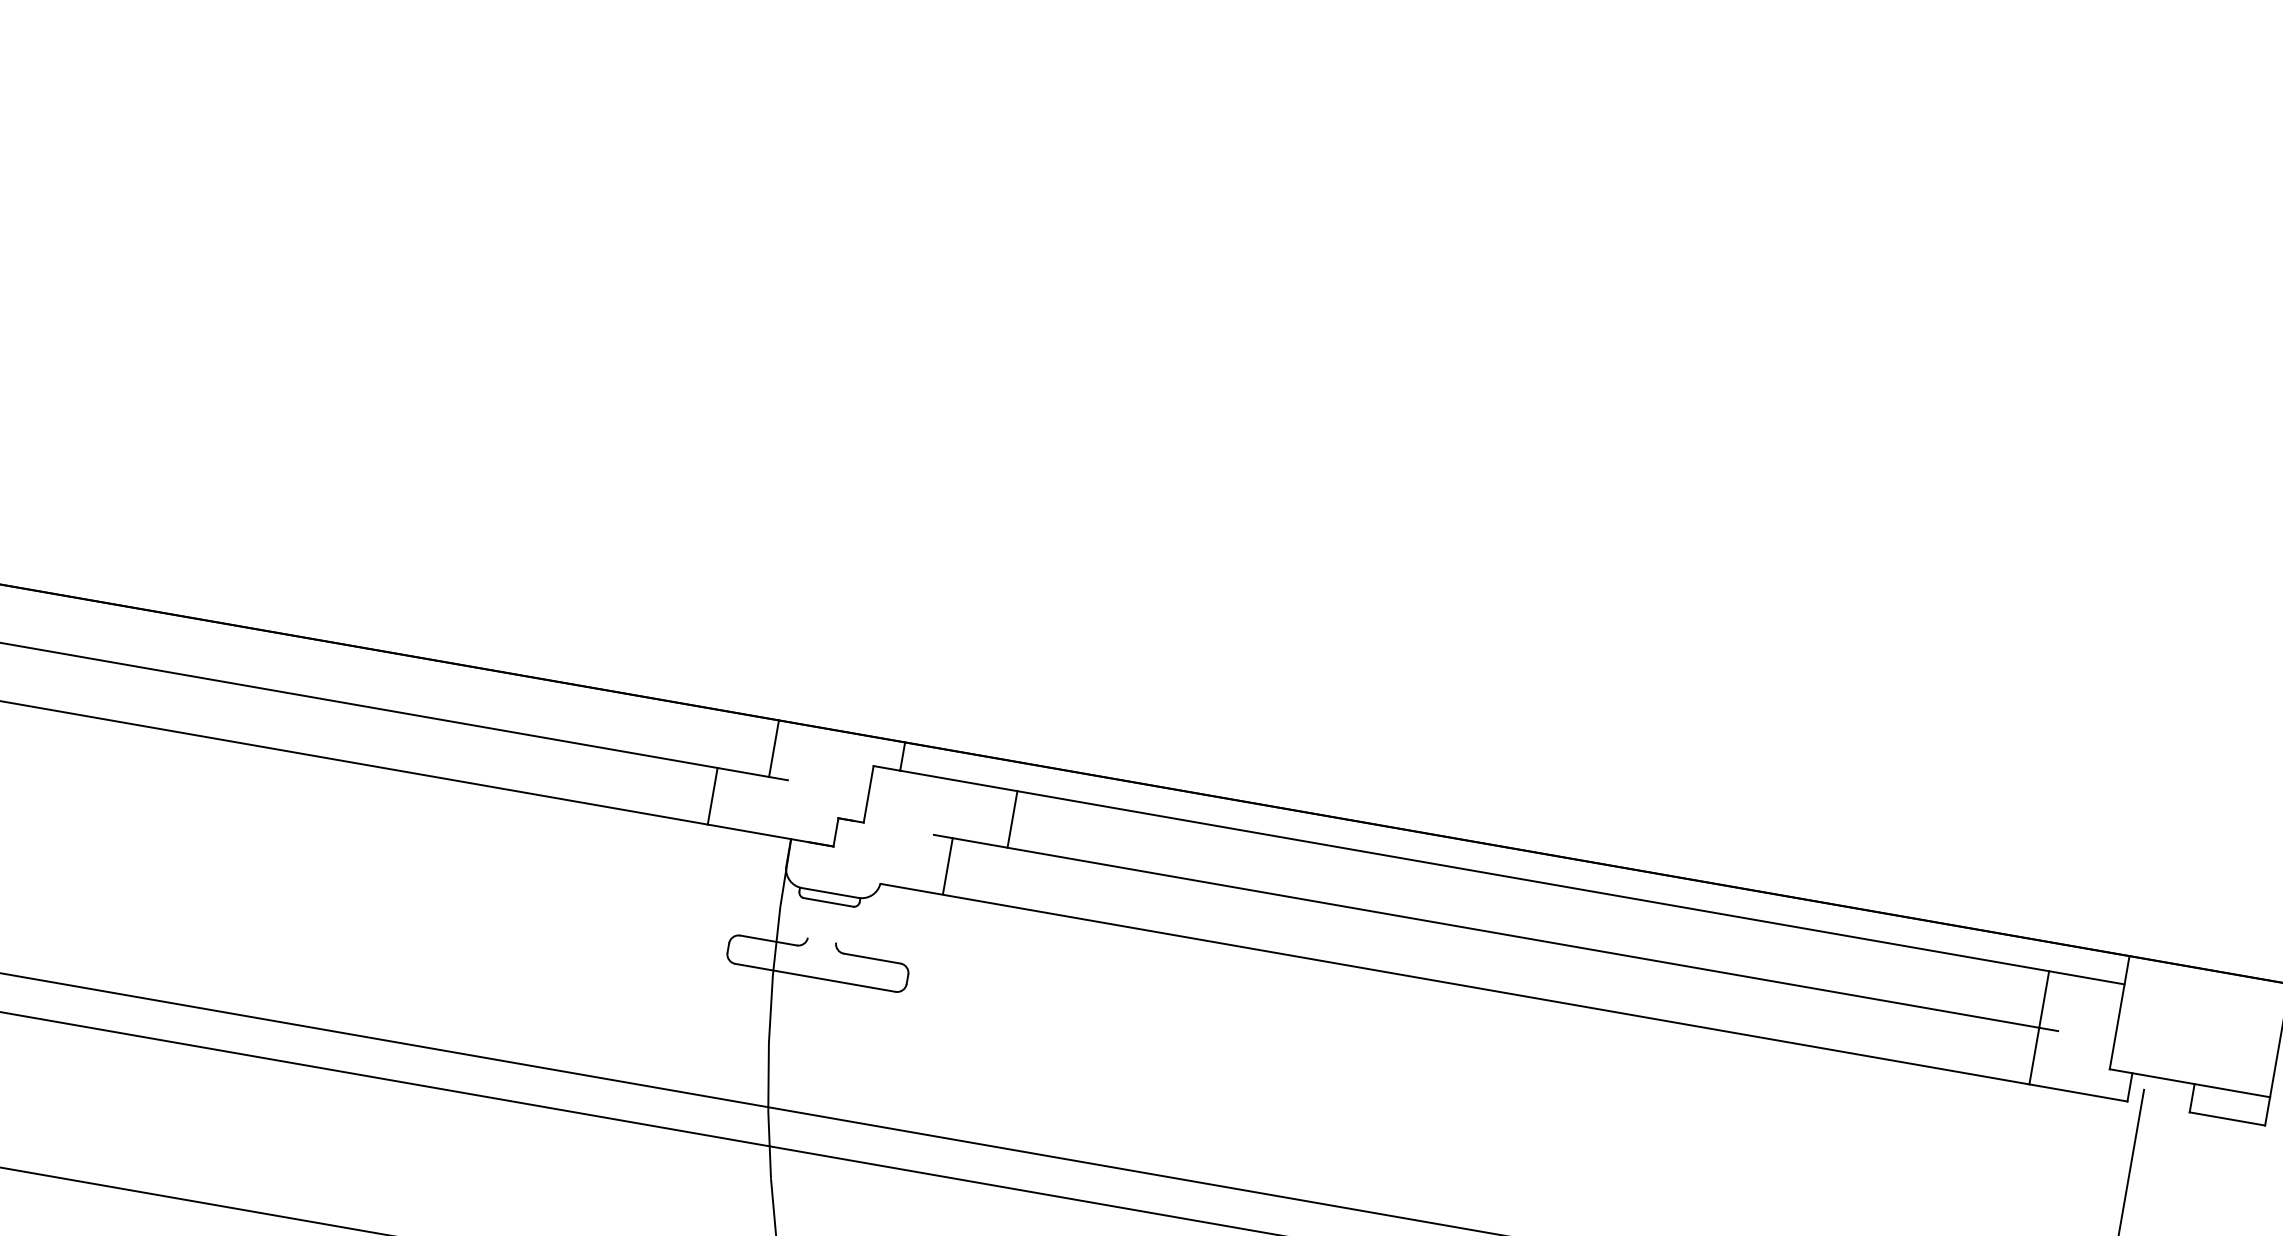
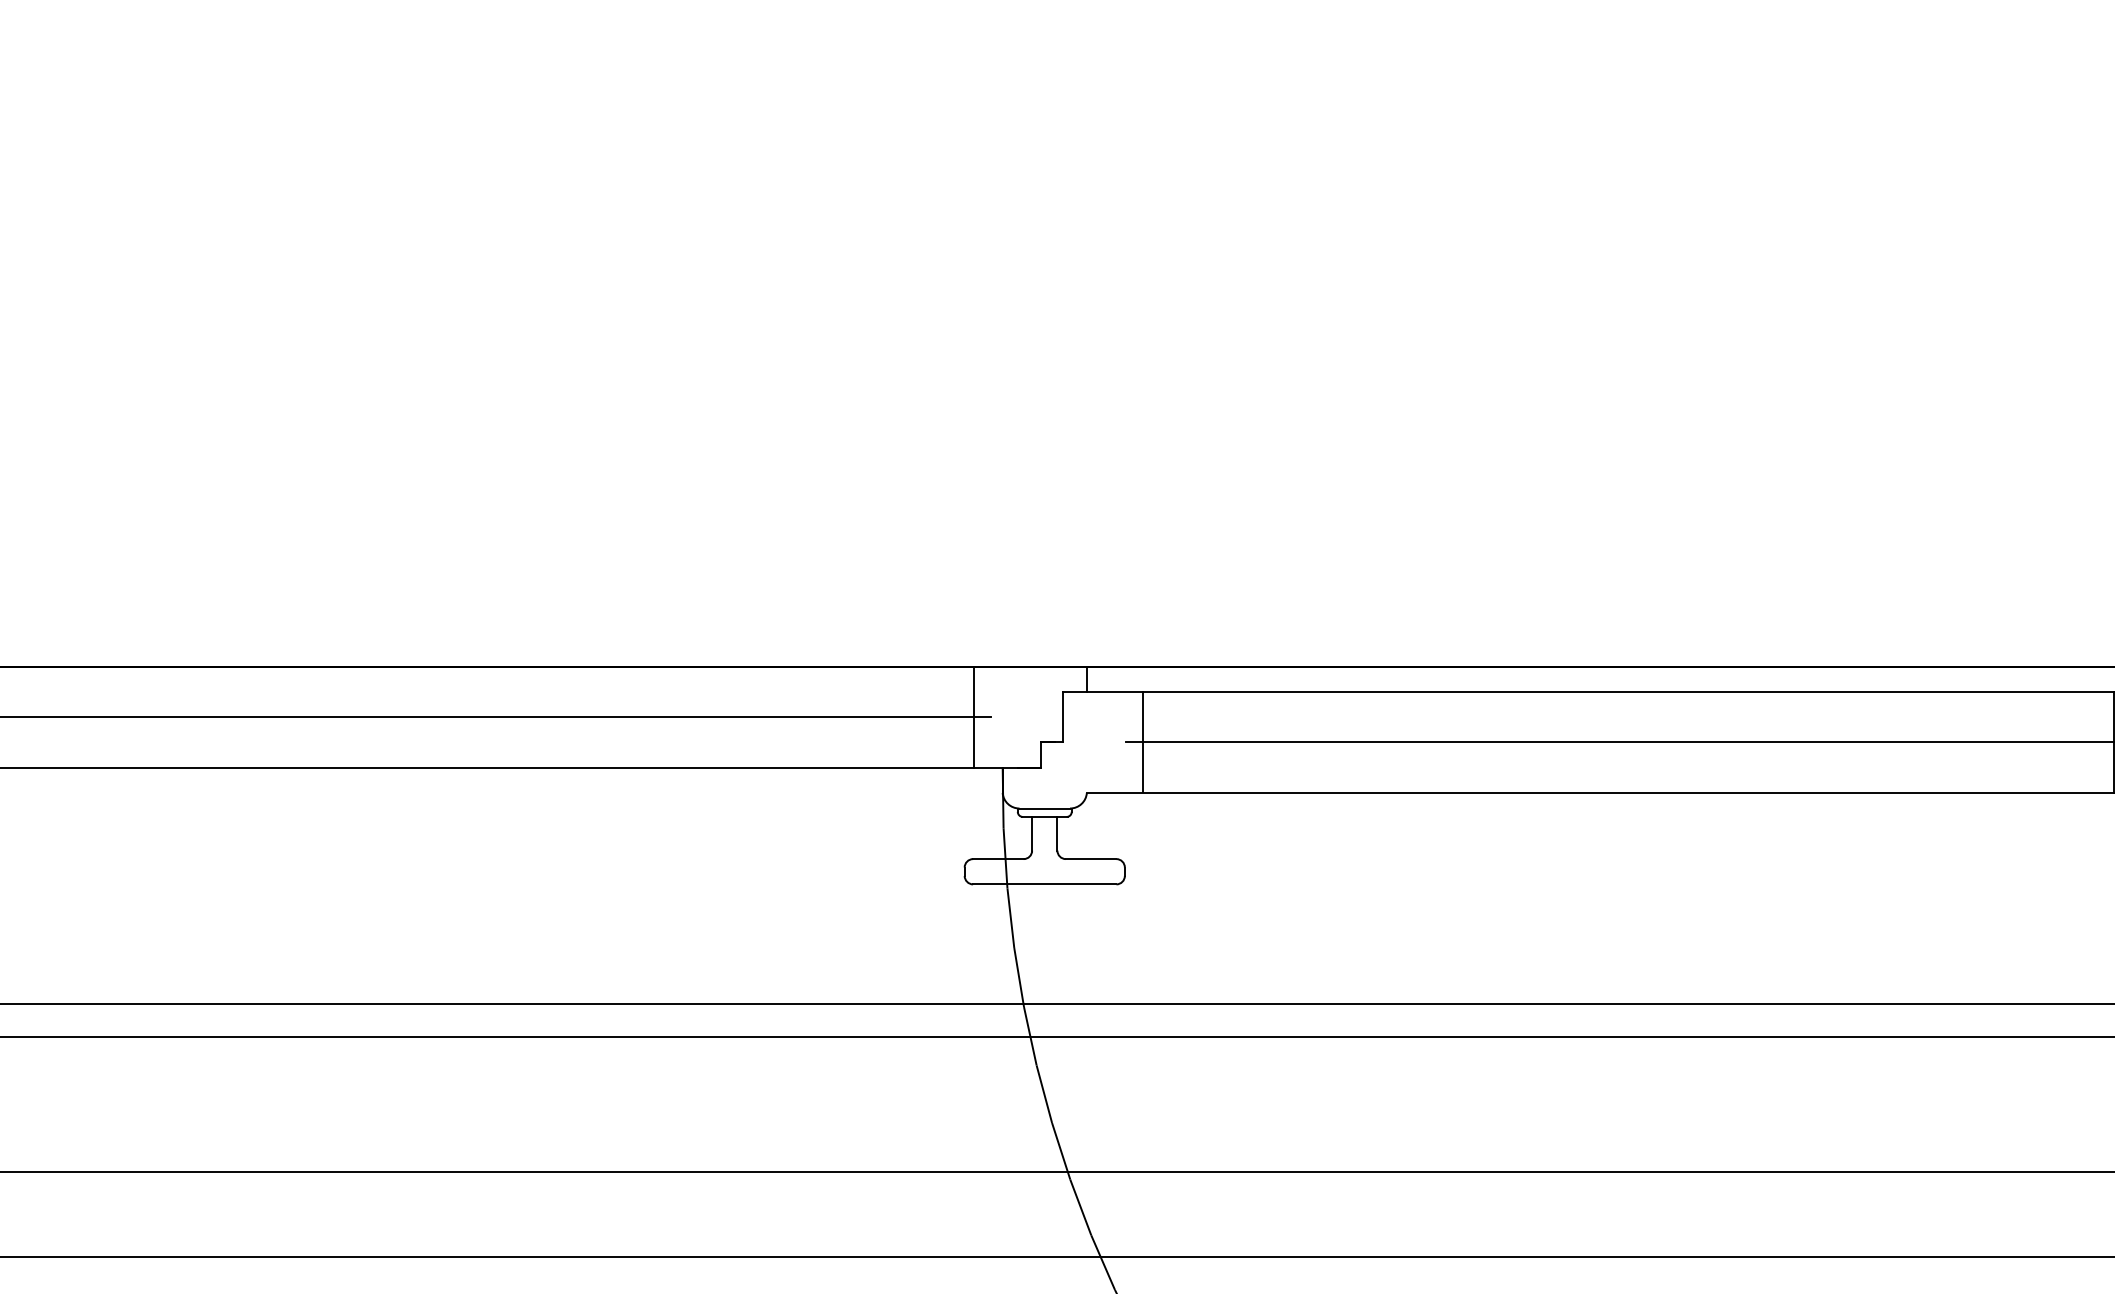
line: (713, 796) -> (974, 742), moved
line: (1012, 818) -> (1142, 716), moved
line: (811, 918) -> (1032, 833), added
line: (839, 923) -> (1057, 833), added

